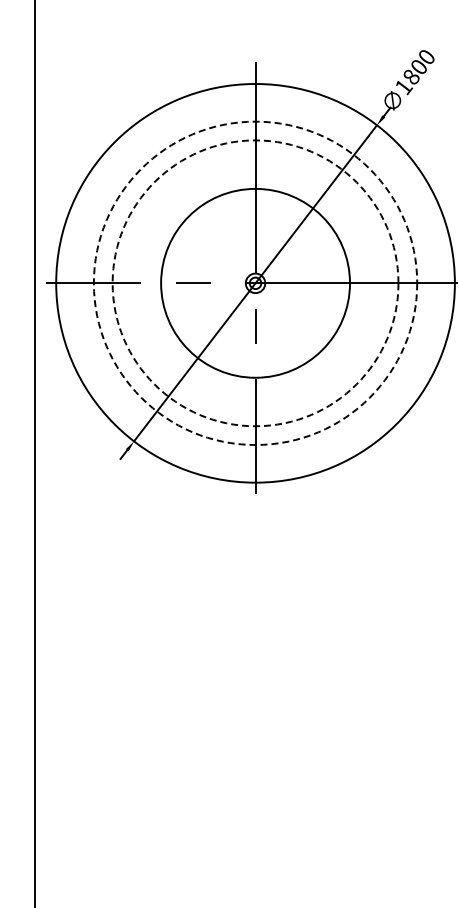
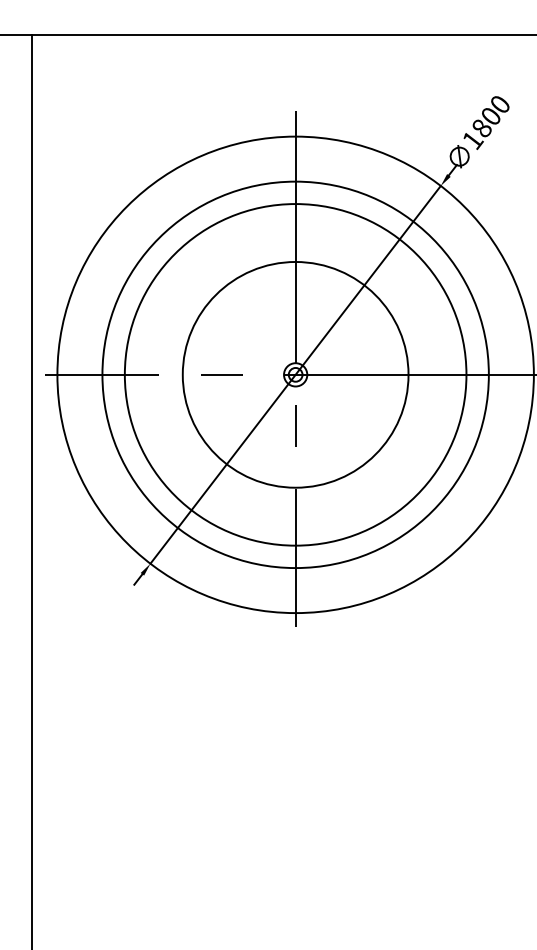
circle: (255, 283) -> (295, 375), dashed -> solid
circle: (255, 283) -> (295, 375), dashed -> solid

